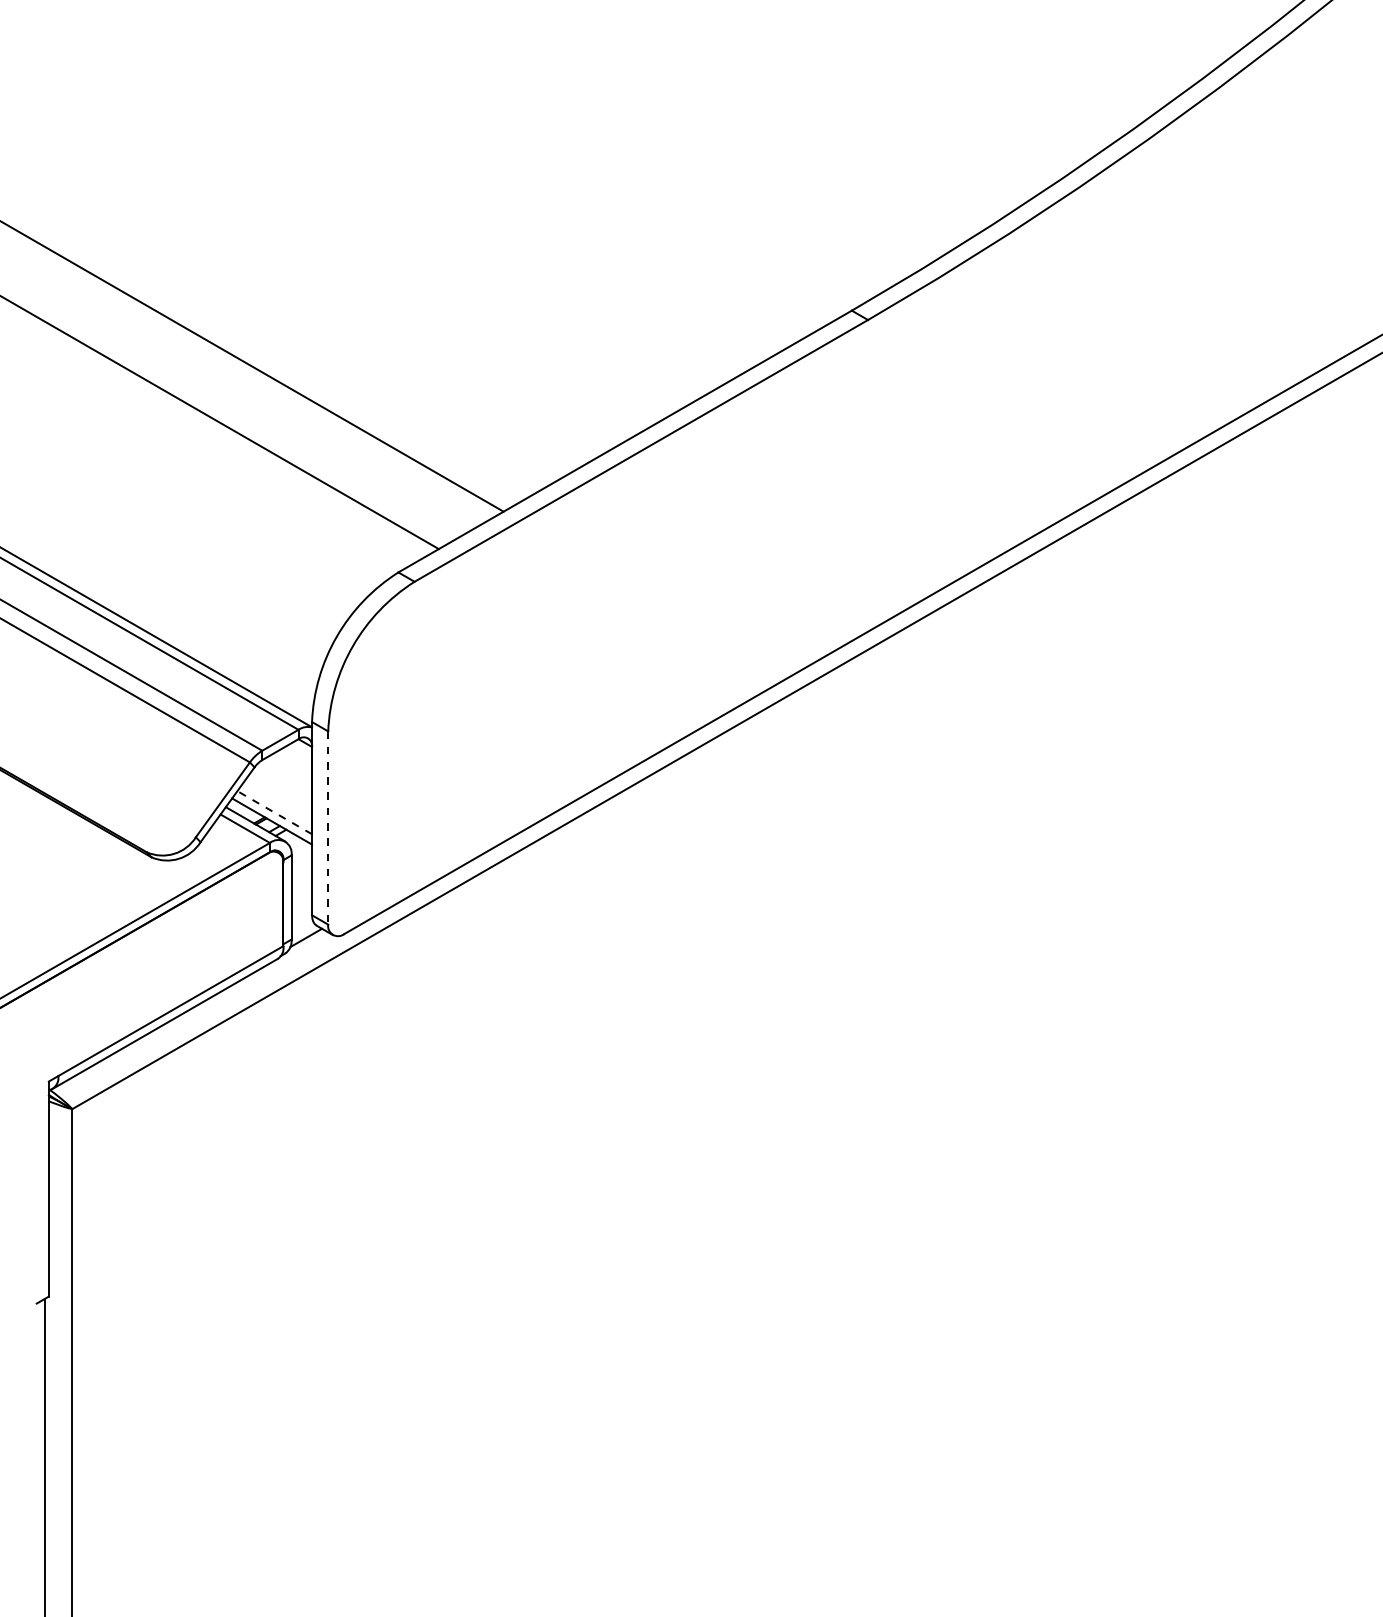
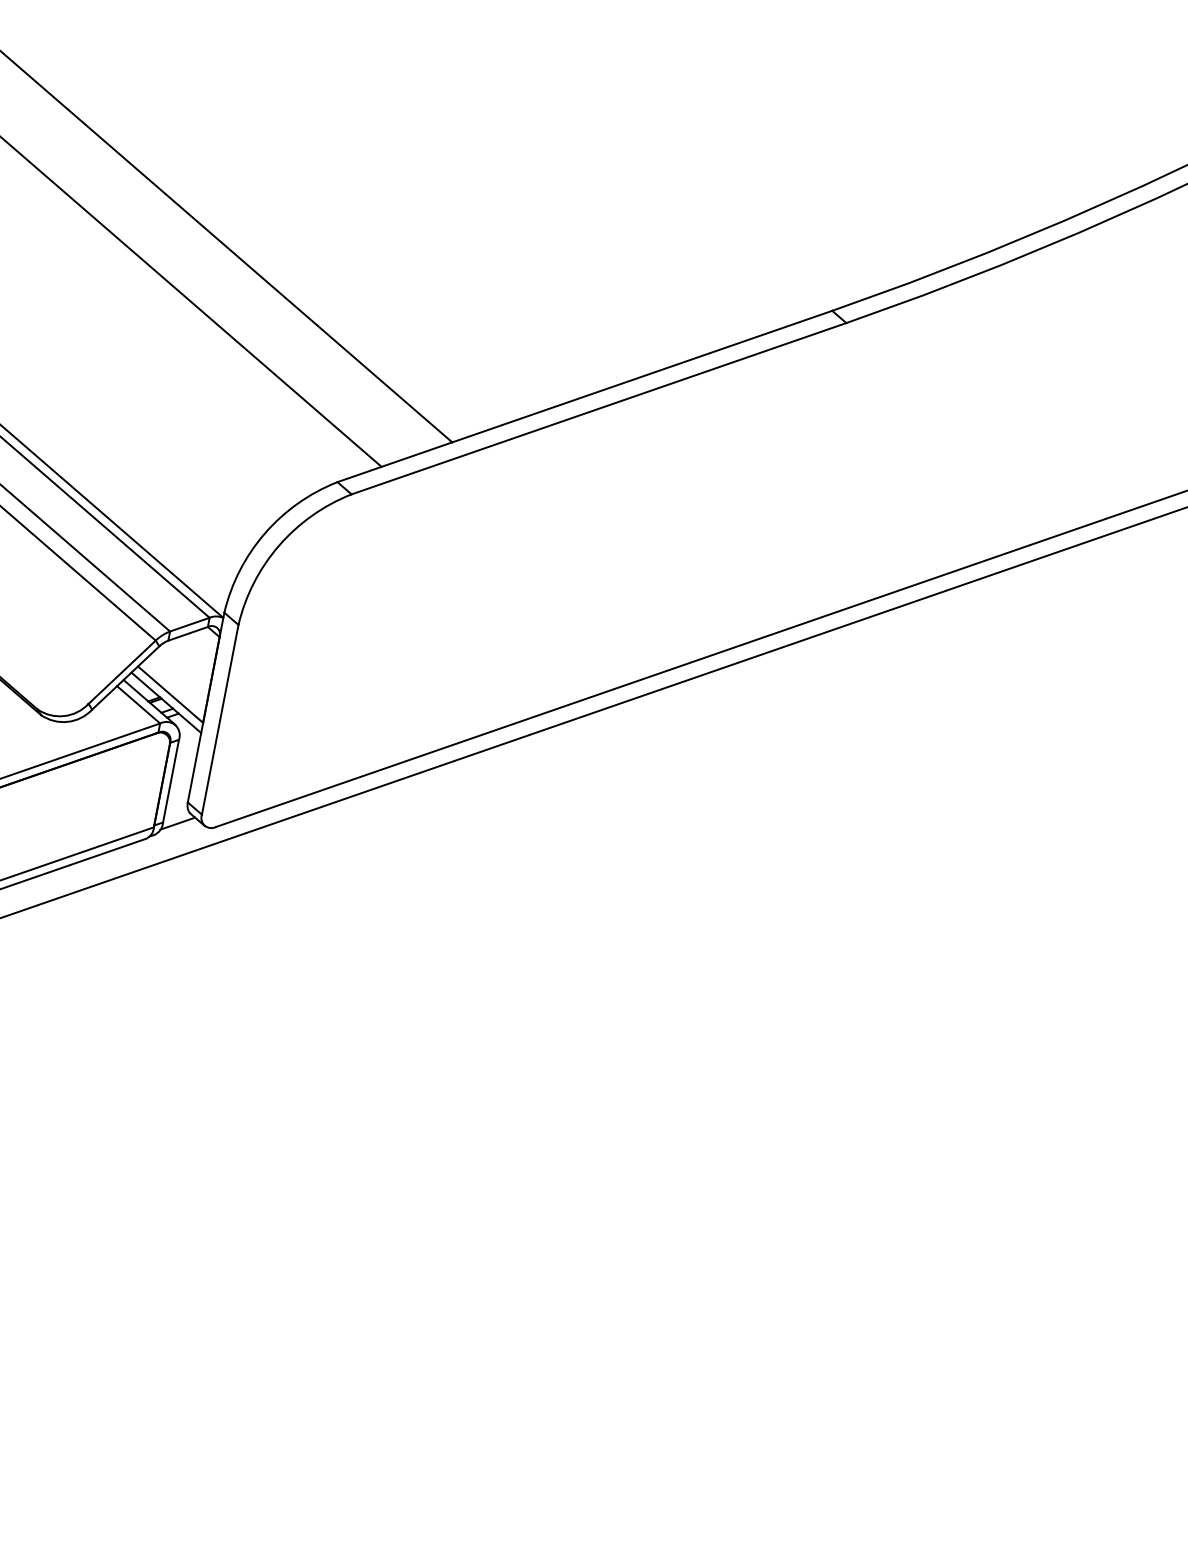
line: (274, 812) -> (170, 694), dashed -> solid
line: (328, 828) -> (220, 720), dashed -> solid

